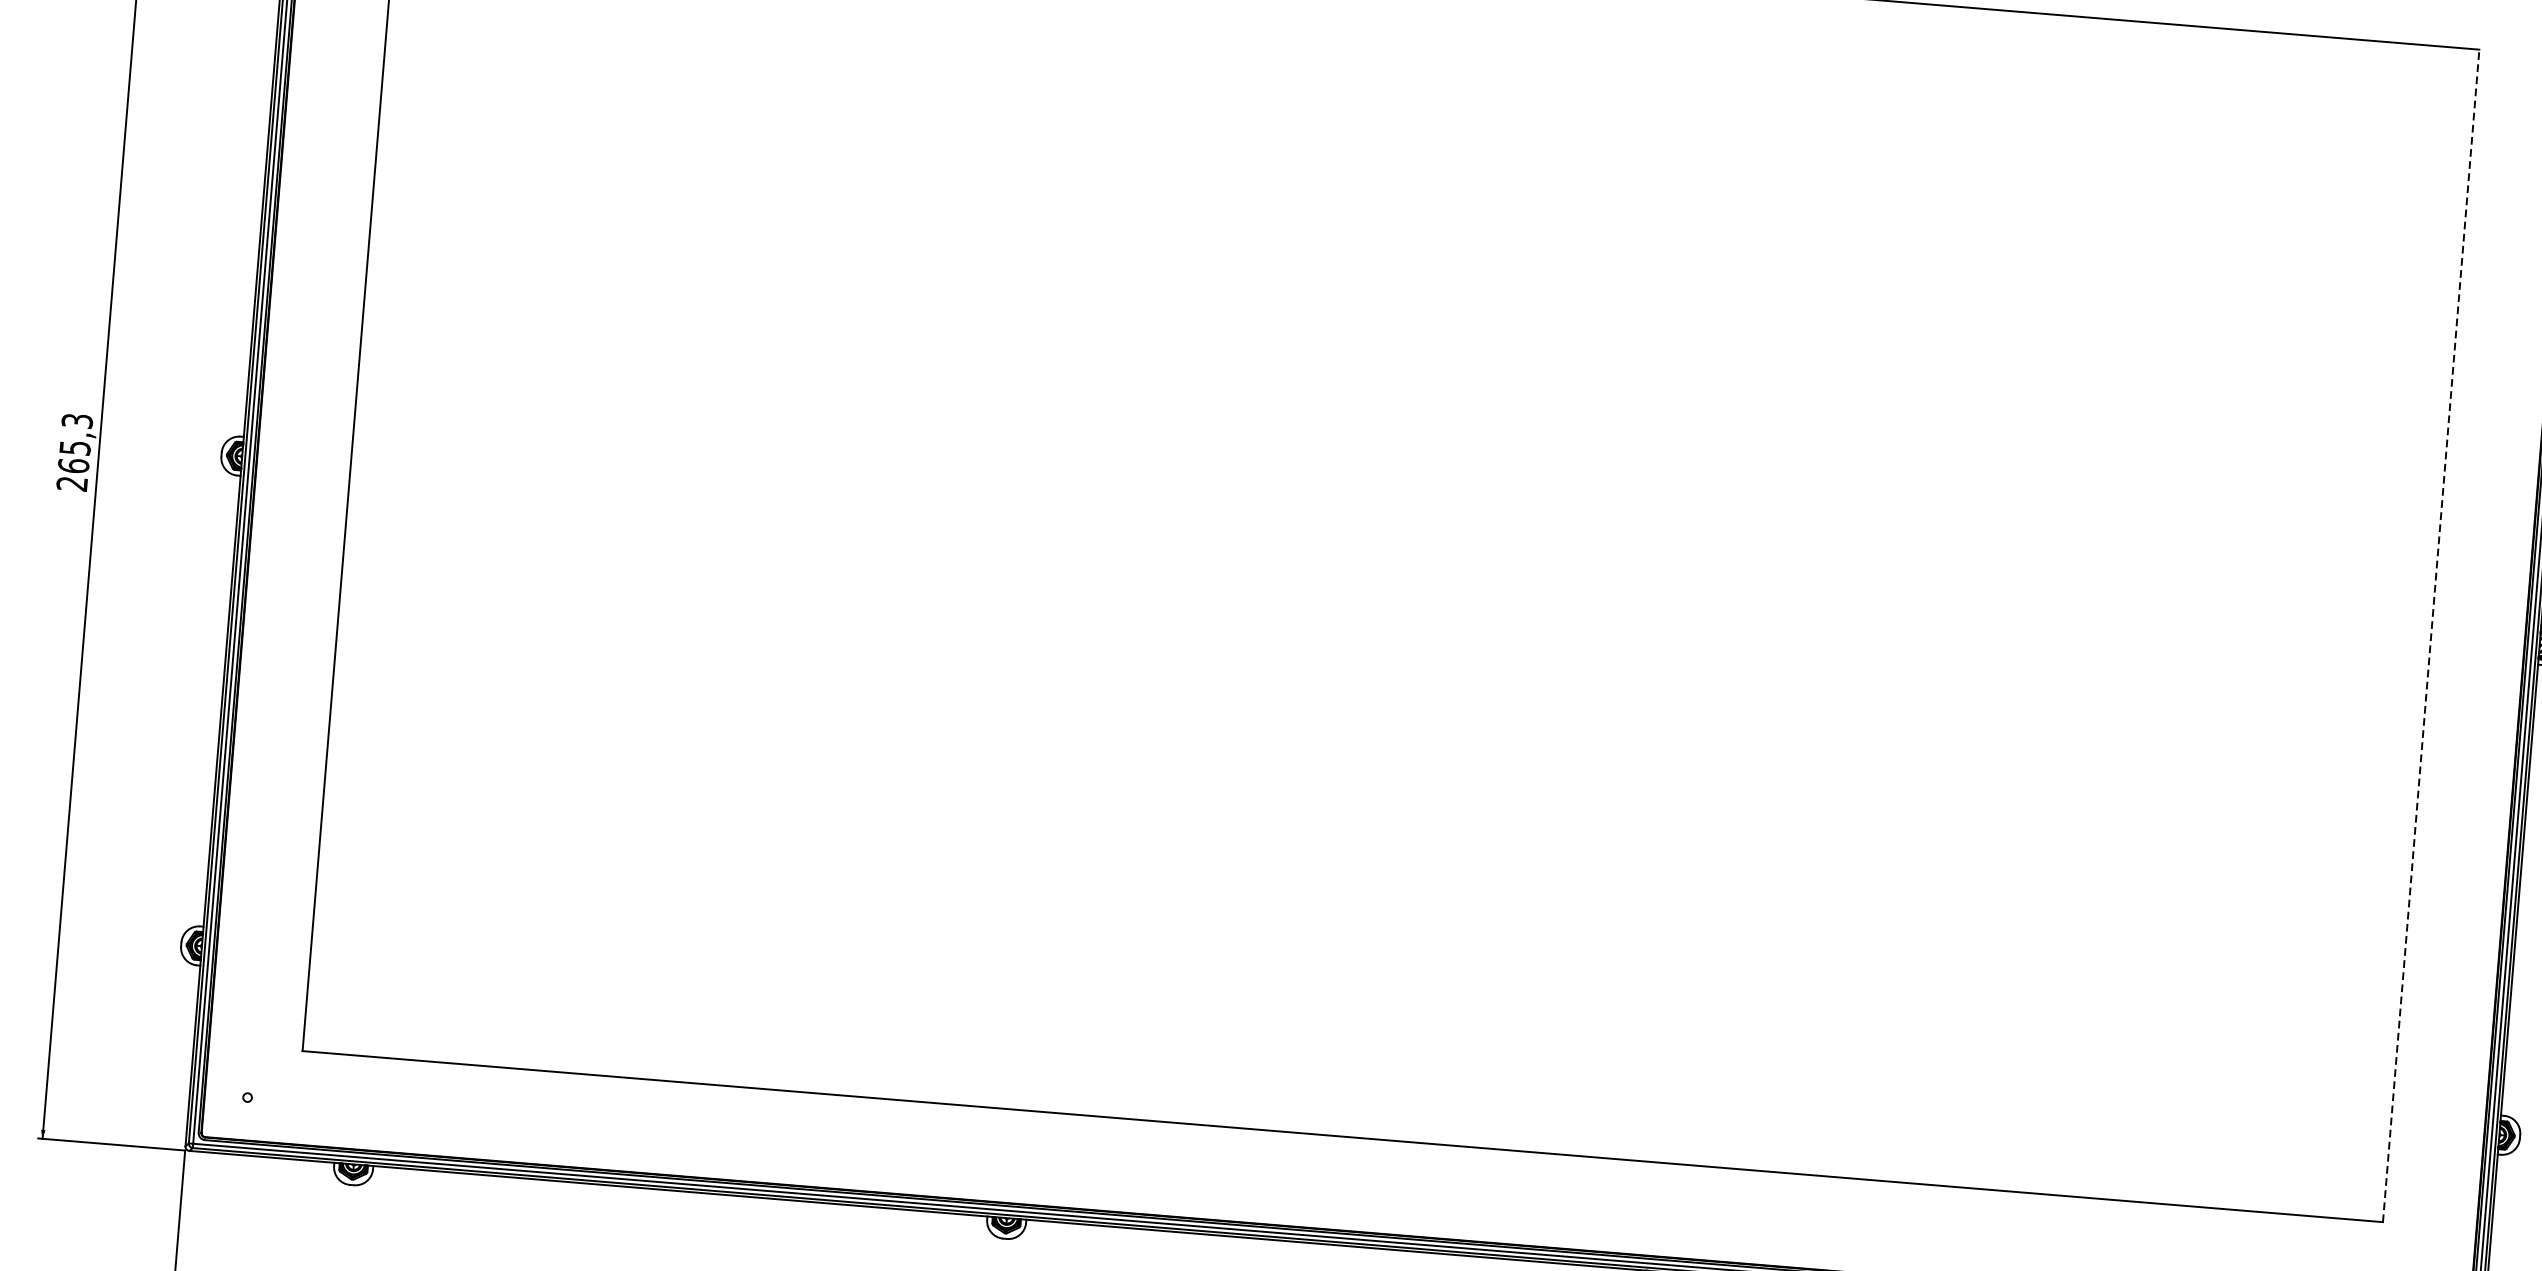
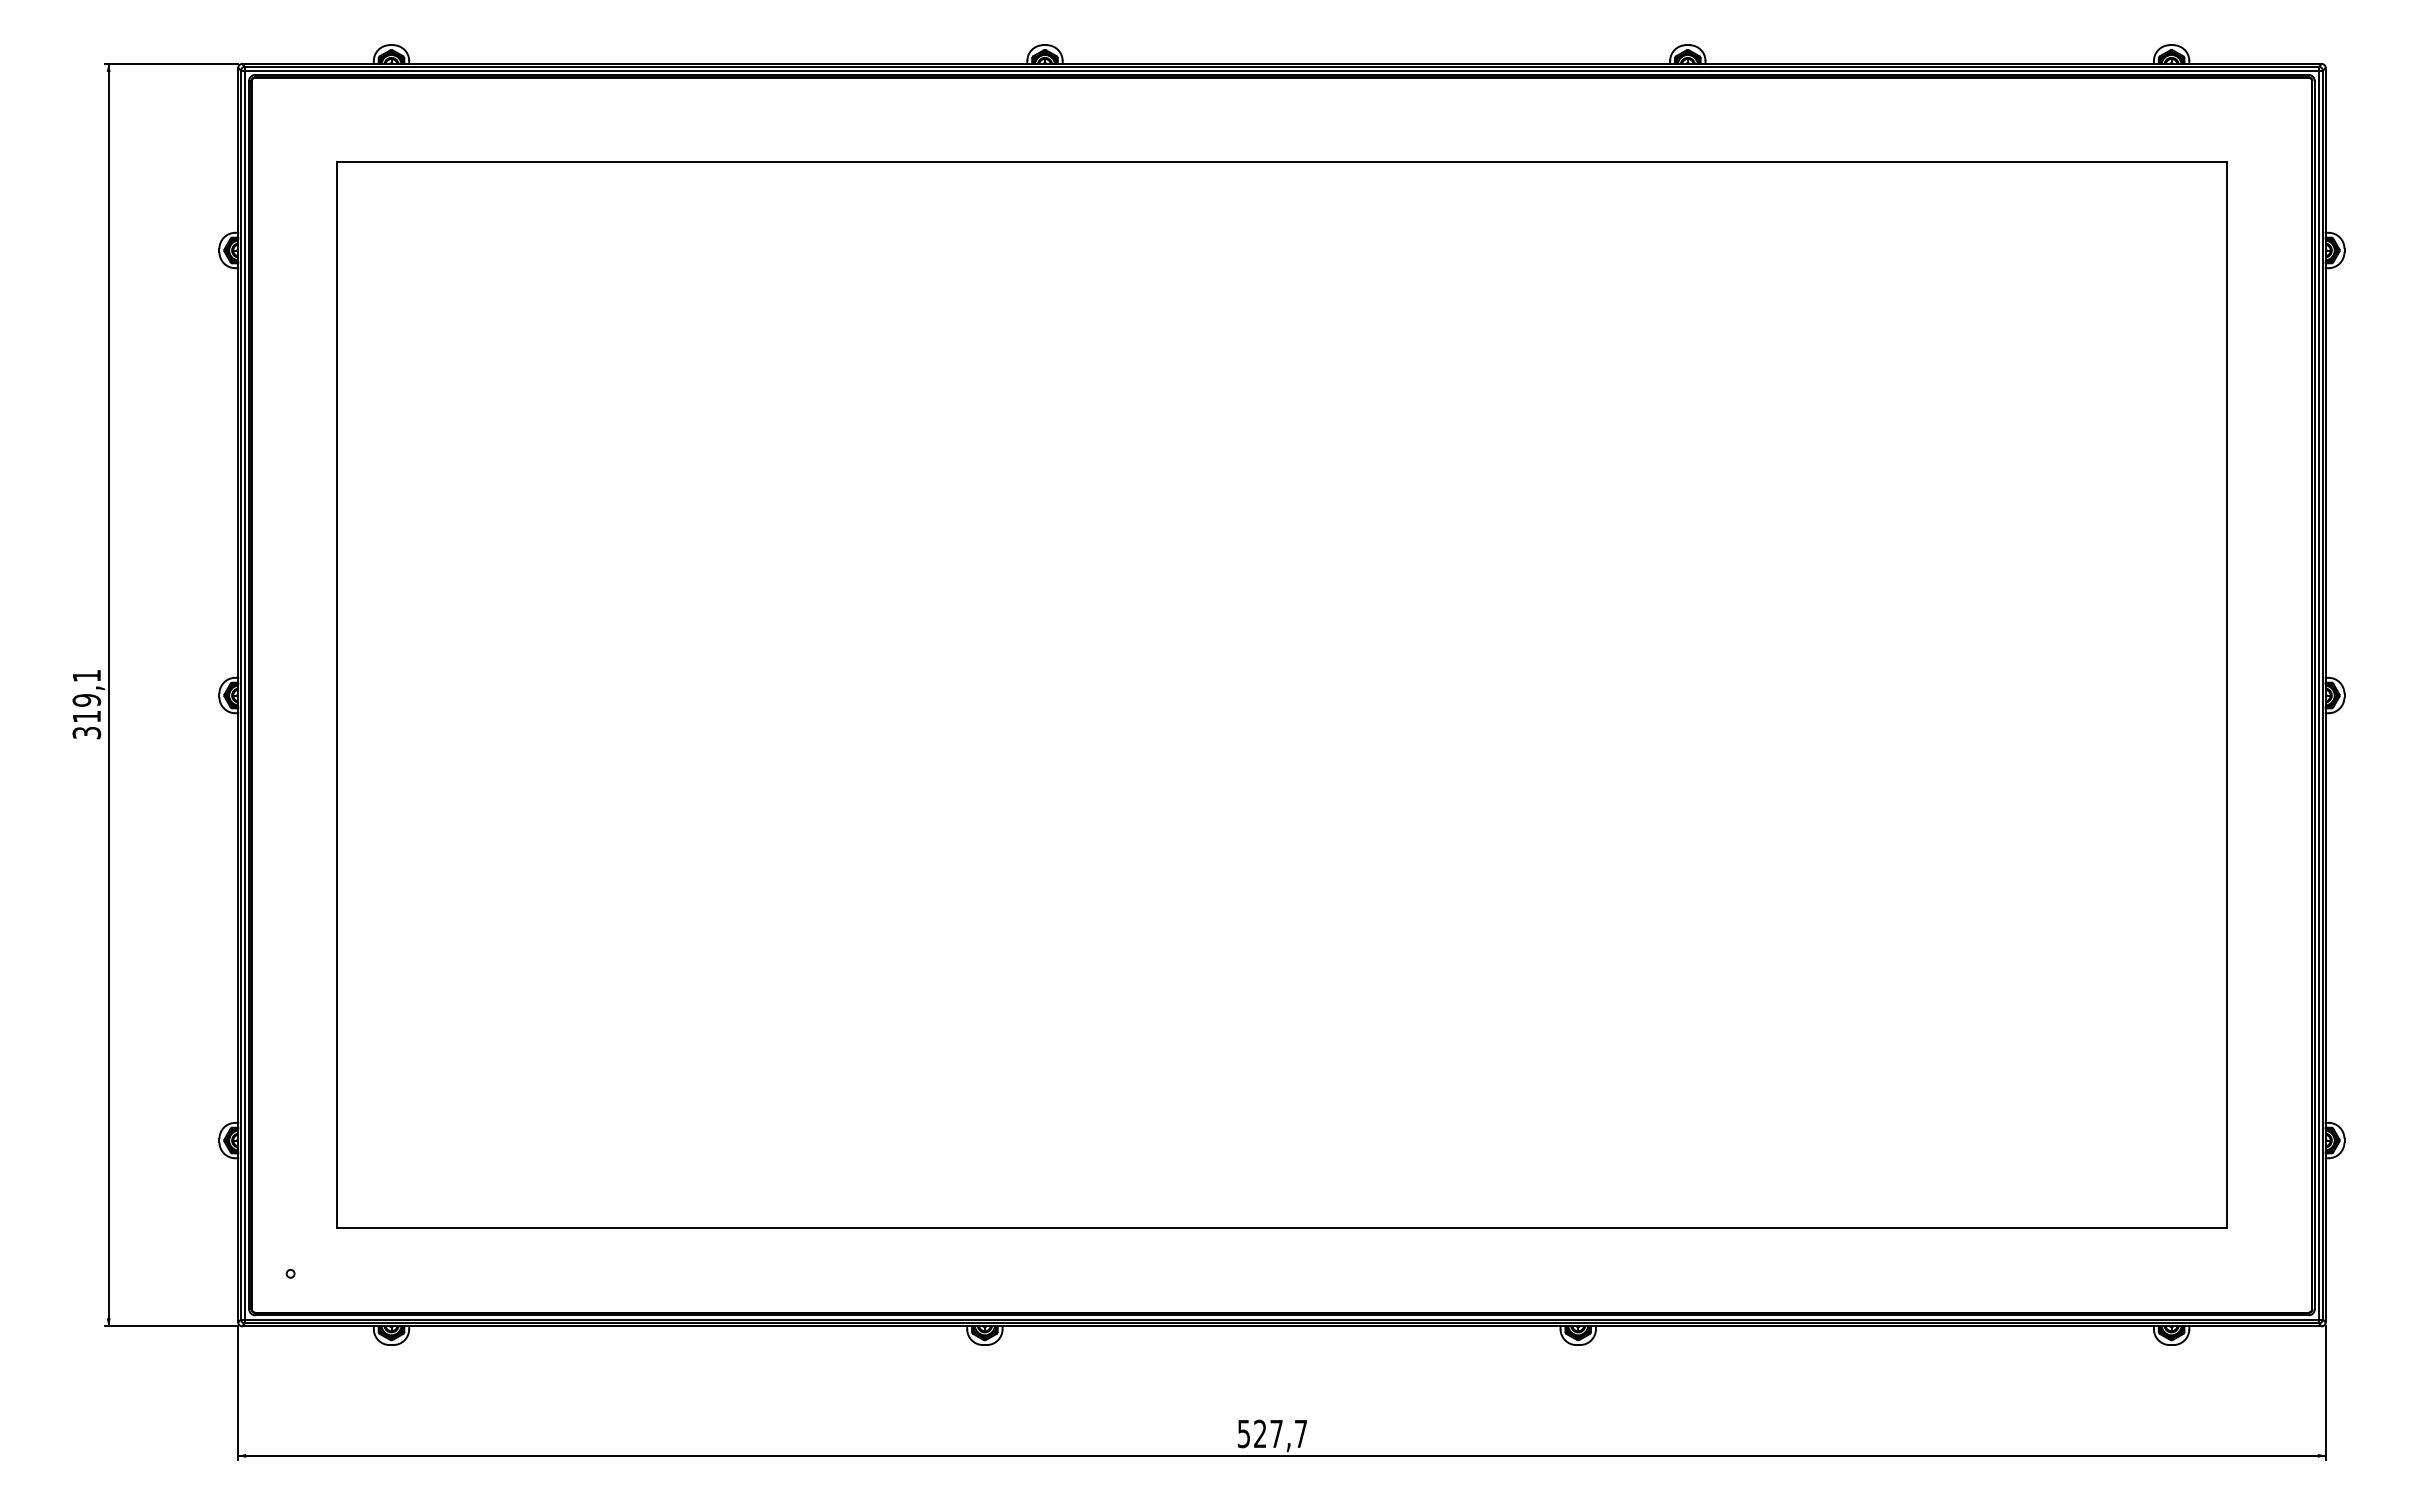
text: (74, 452) -> (86, 704), 265,3 -> 319,1
line: (2431, 636) -> (2227, 695), dashed -> solid

